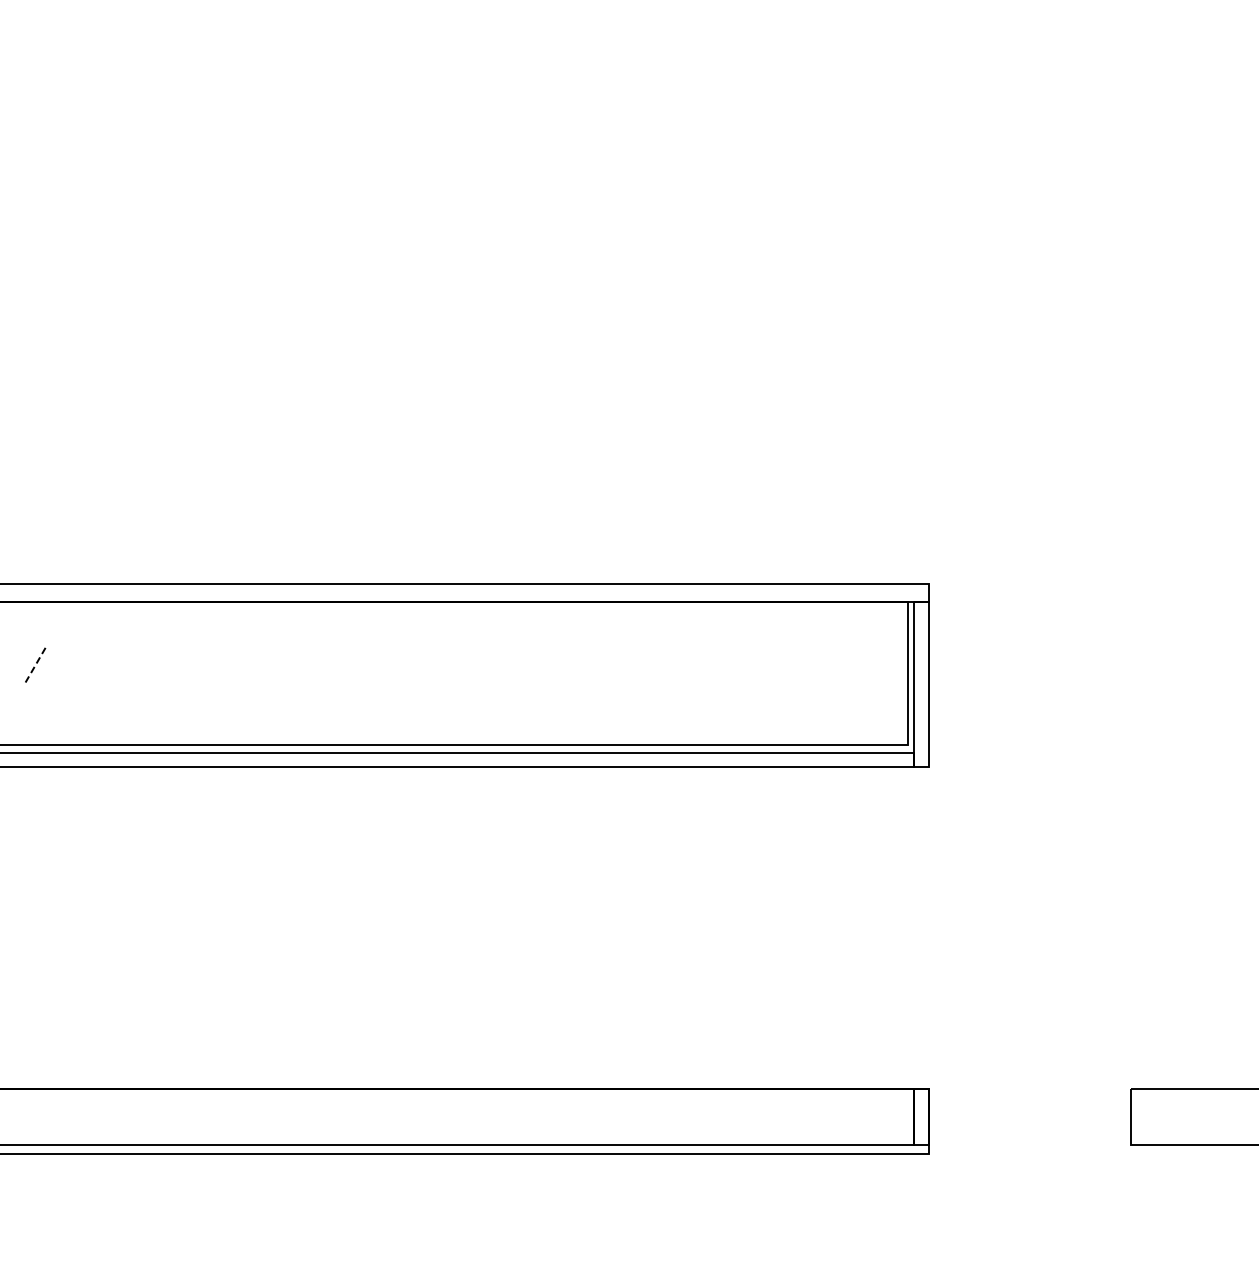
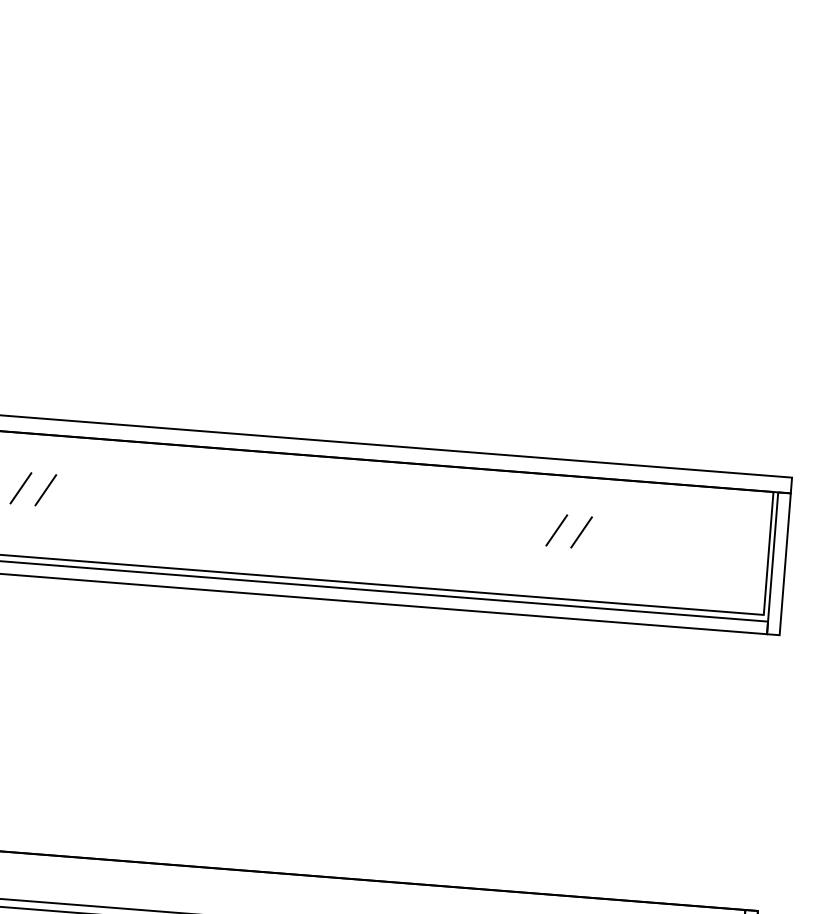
line: (63, 665) -> (45, 489), added
line: (660, 665) -> (556, 529), added
line: (689, 665) -> (581, 531), added
line: (34, 666) -> (20, 488), dashed -> solid

